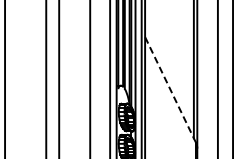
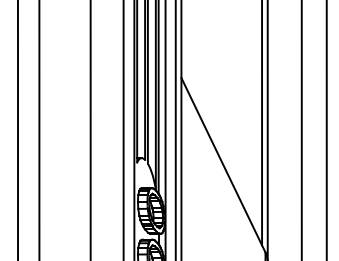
line: (170, 89) -> (223, 164), dashed -> solid

